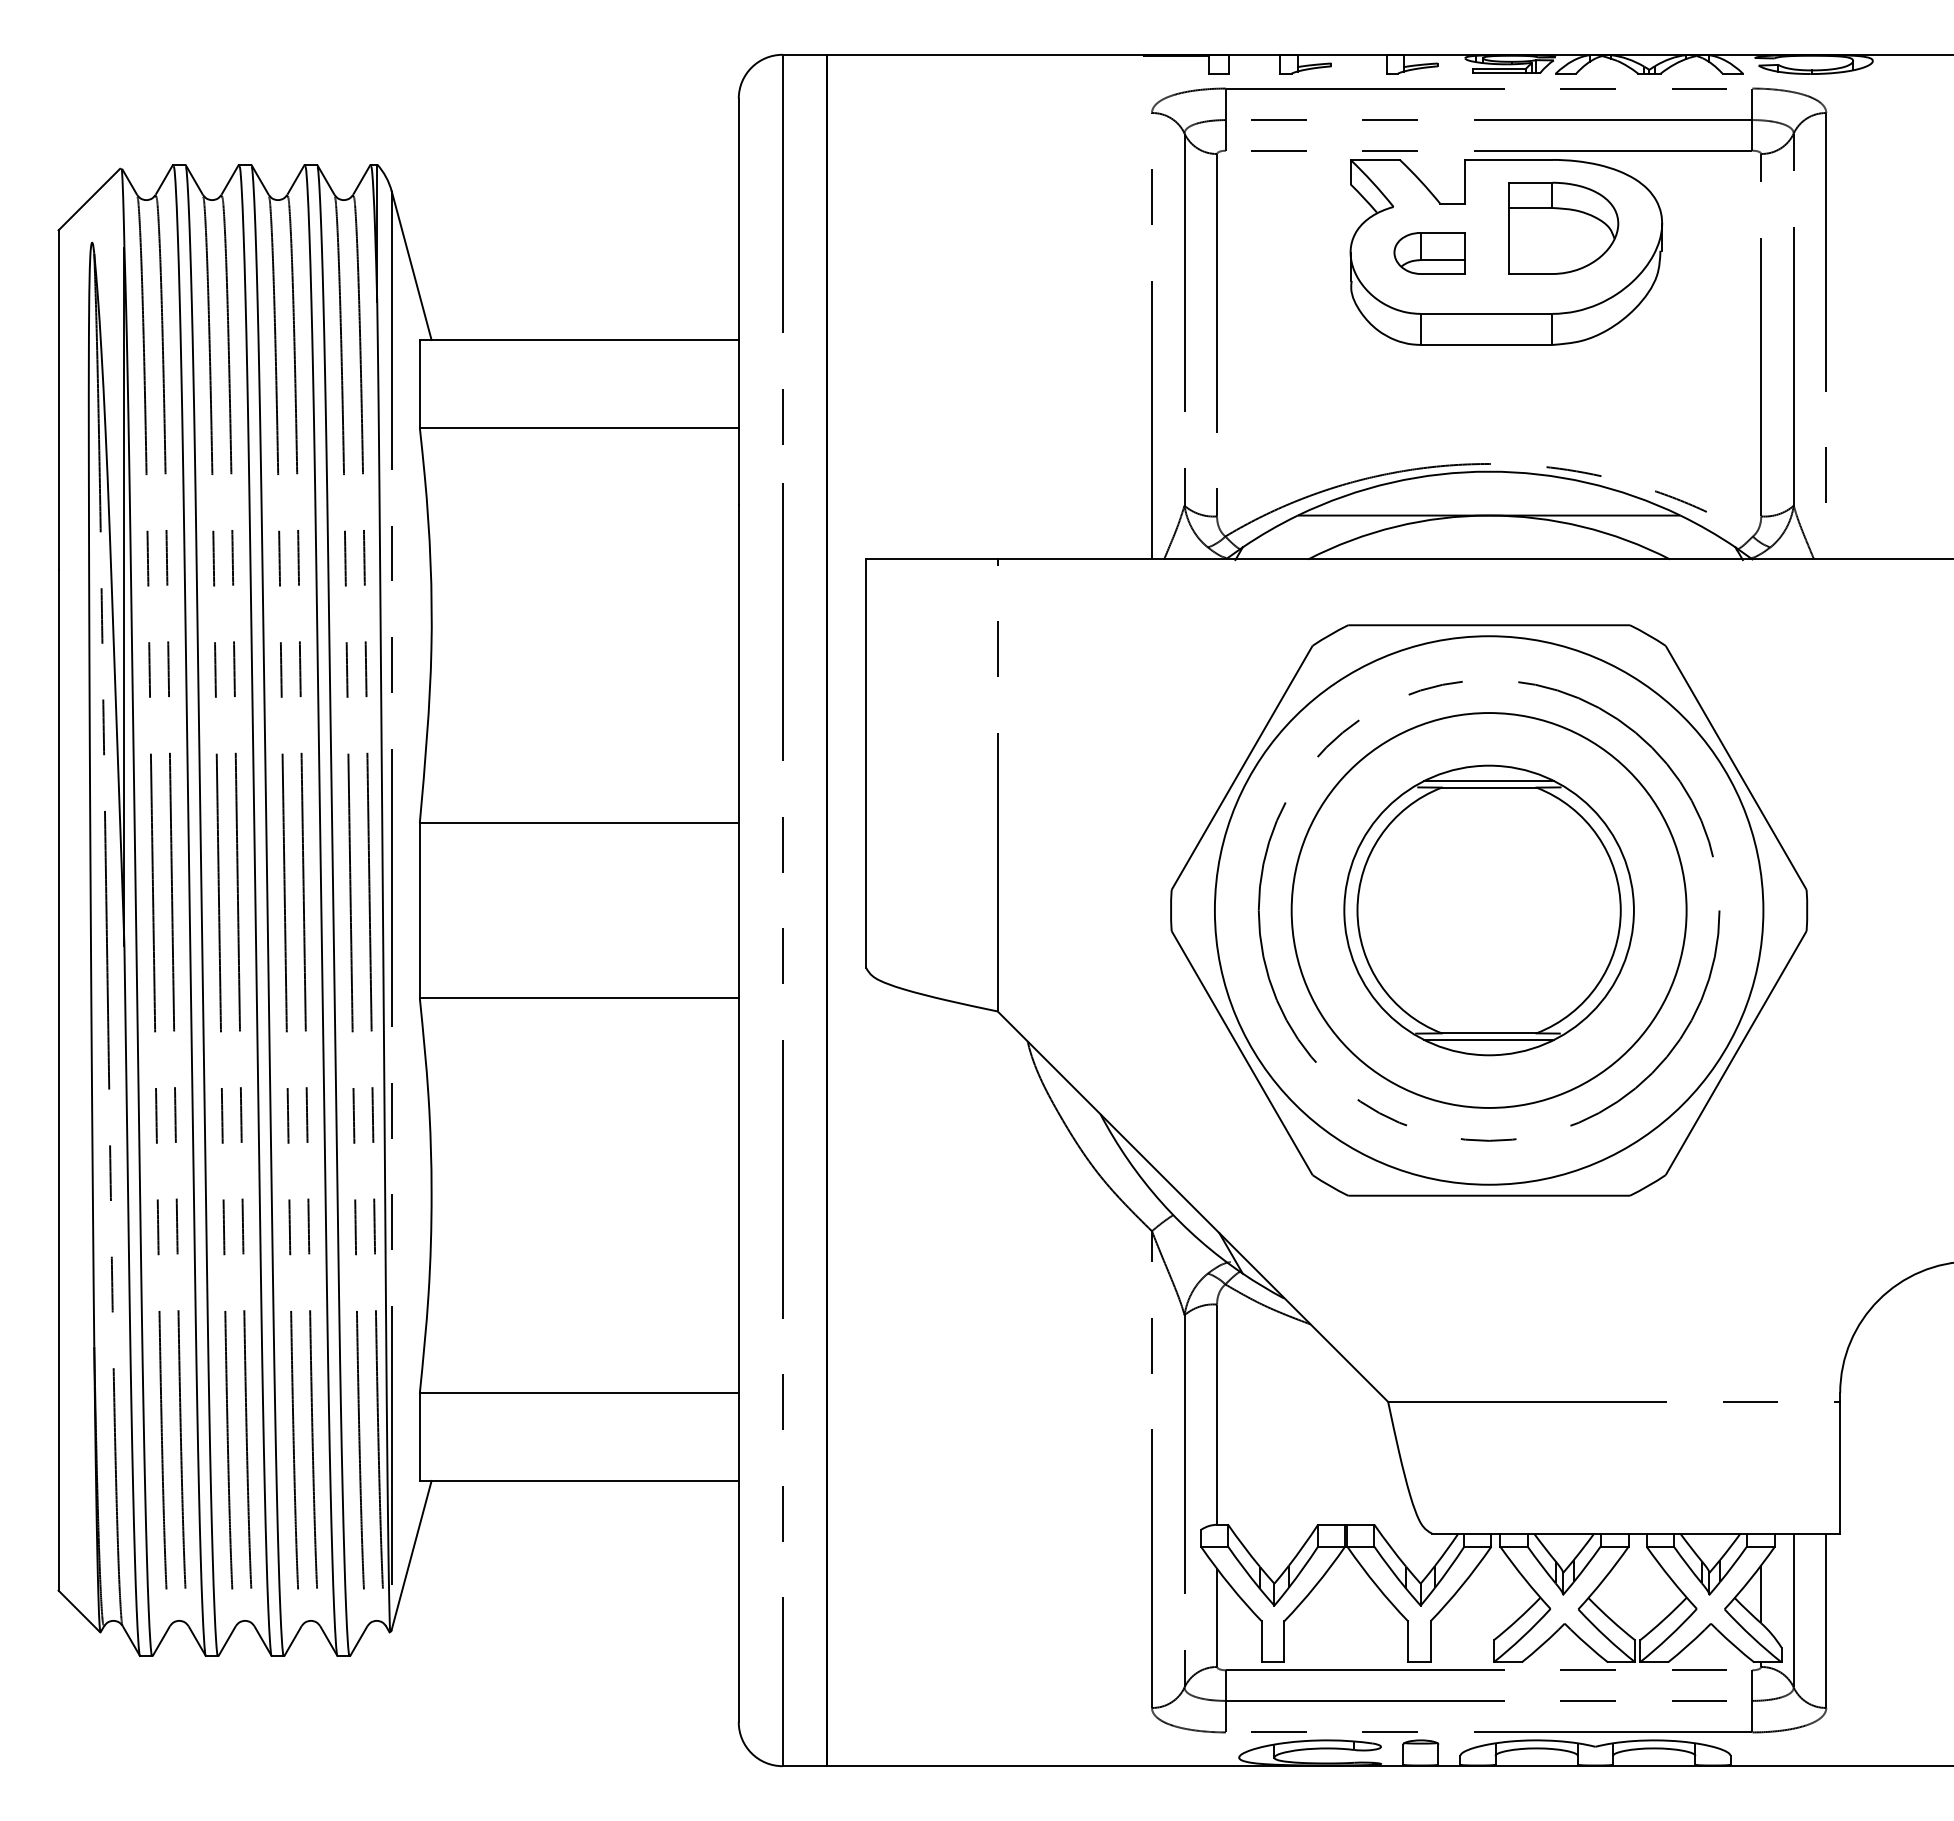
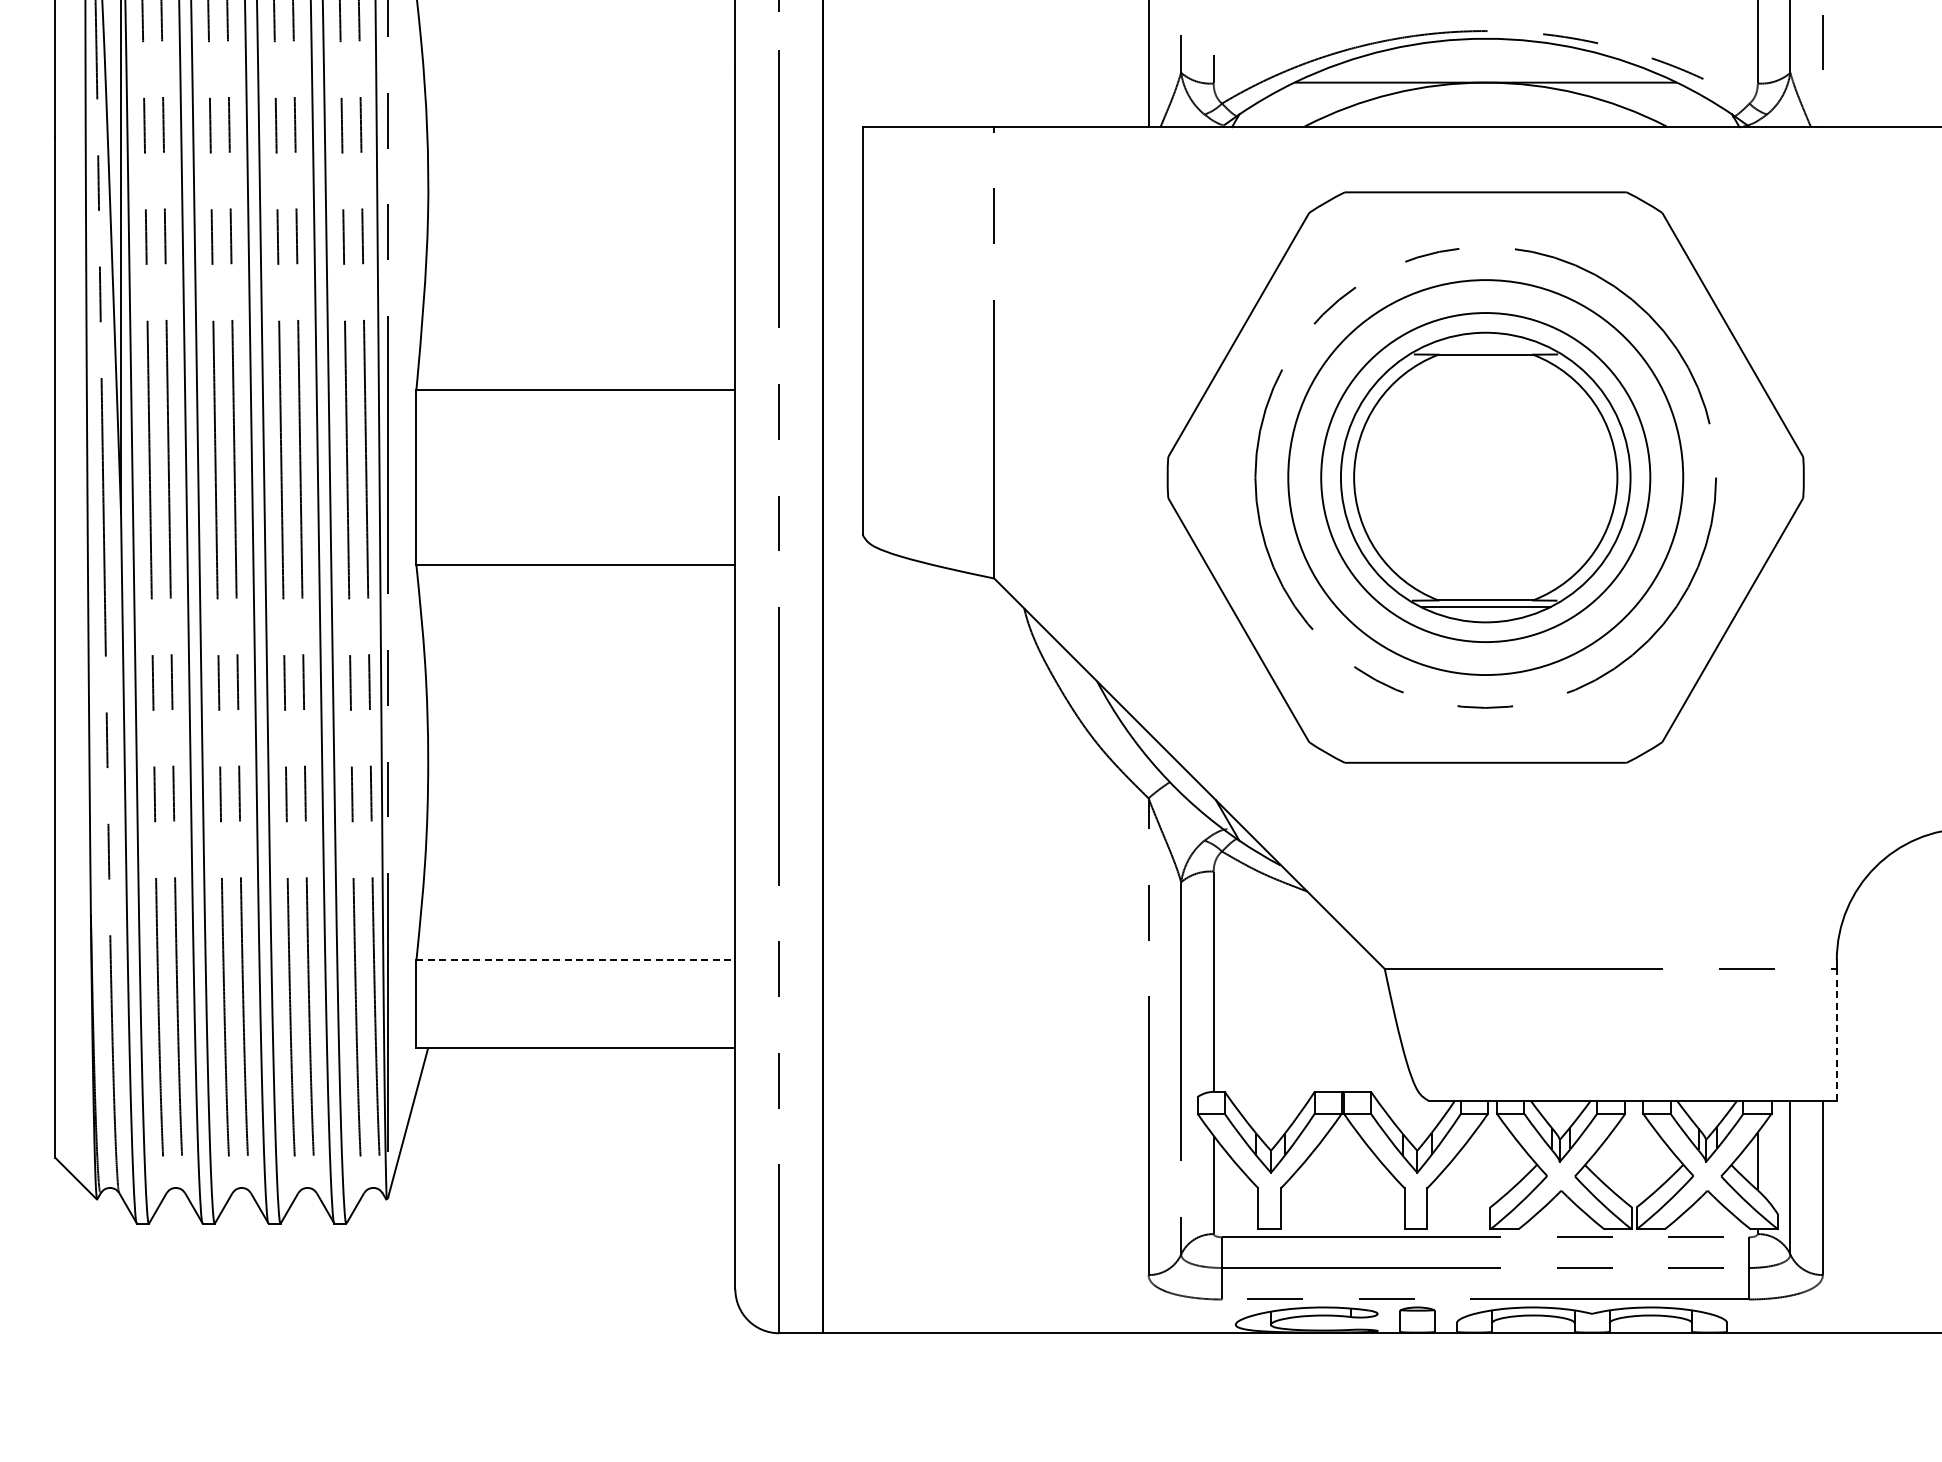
line: (1489, 781) -> (1486, 348), removed
circle: (1488, 910) -> (1485, 477), size x0.6
line: (579, 1393) -> (576, 960), solid -> dashed
line: (1840, 1467) -> (1837, 1034), solid -> dashed

